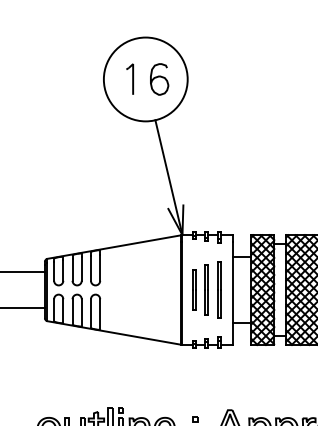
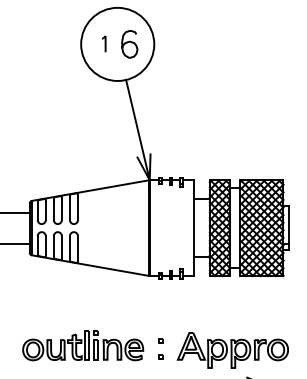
part: (129, 78) -> (103, 43), size x0.6
part: (206, 289) -> (170, 227), removed

